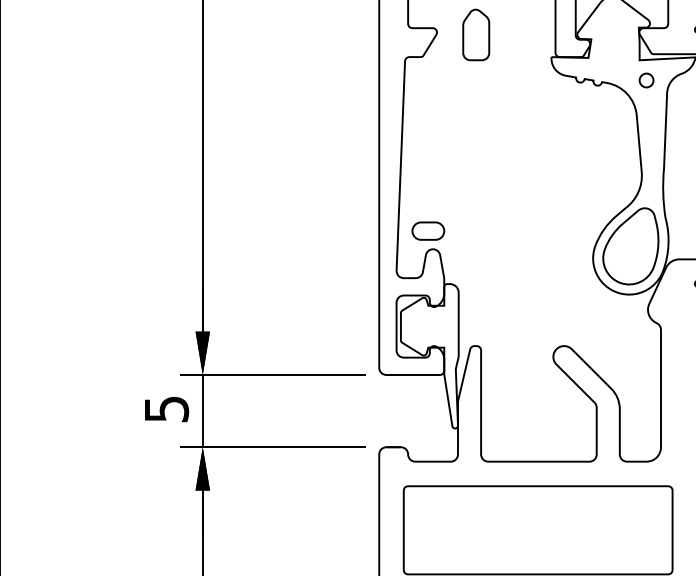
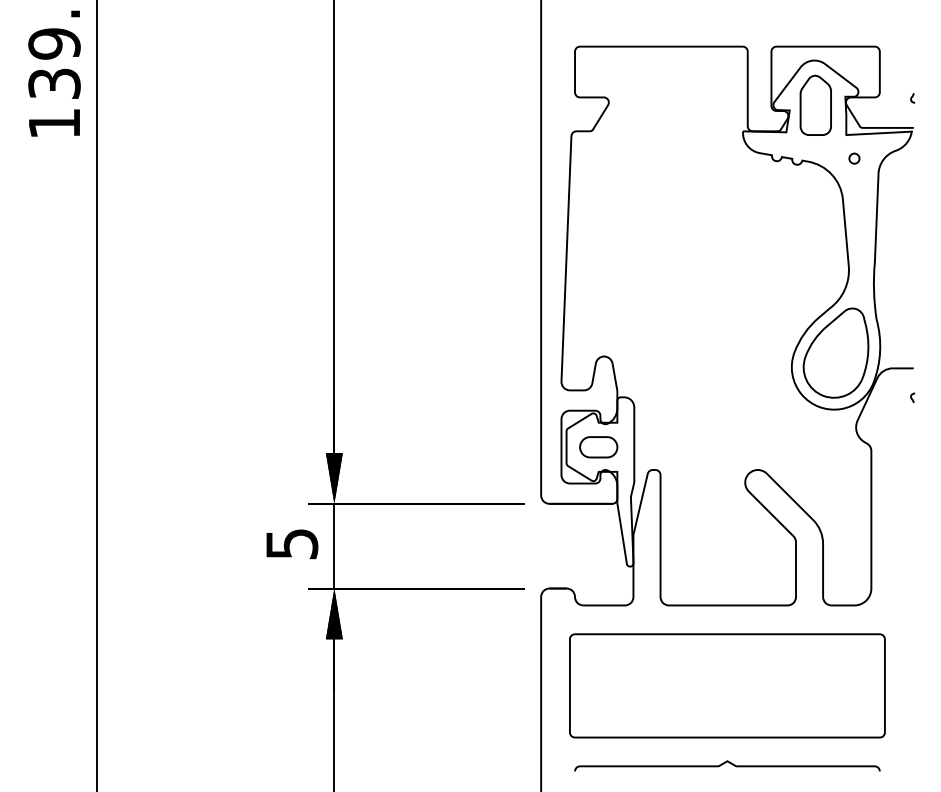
part: (475, 34) -> (815, 104), moved
circle: (646, 80) -> (854, 158), size x0.62
part: (428, 231) -> (598, 447), moved

